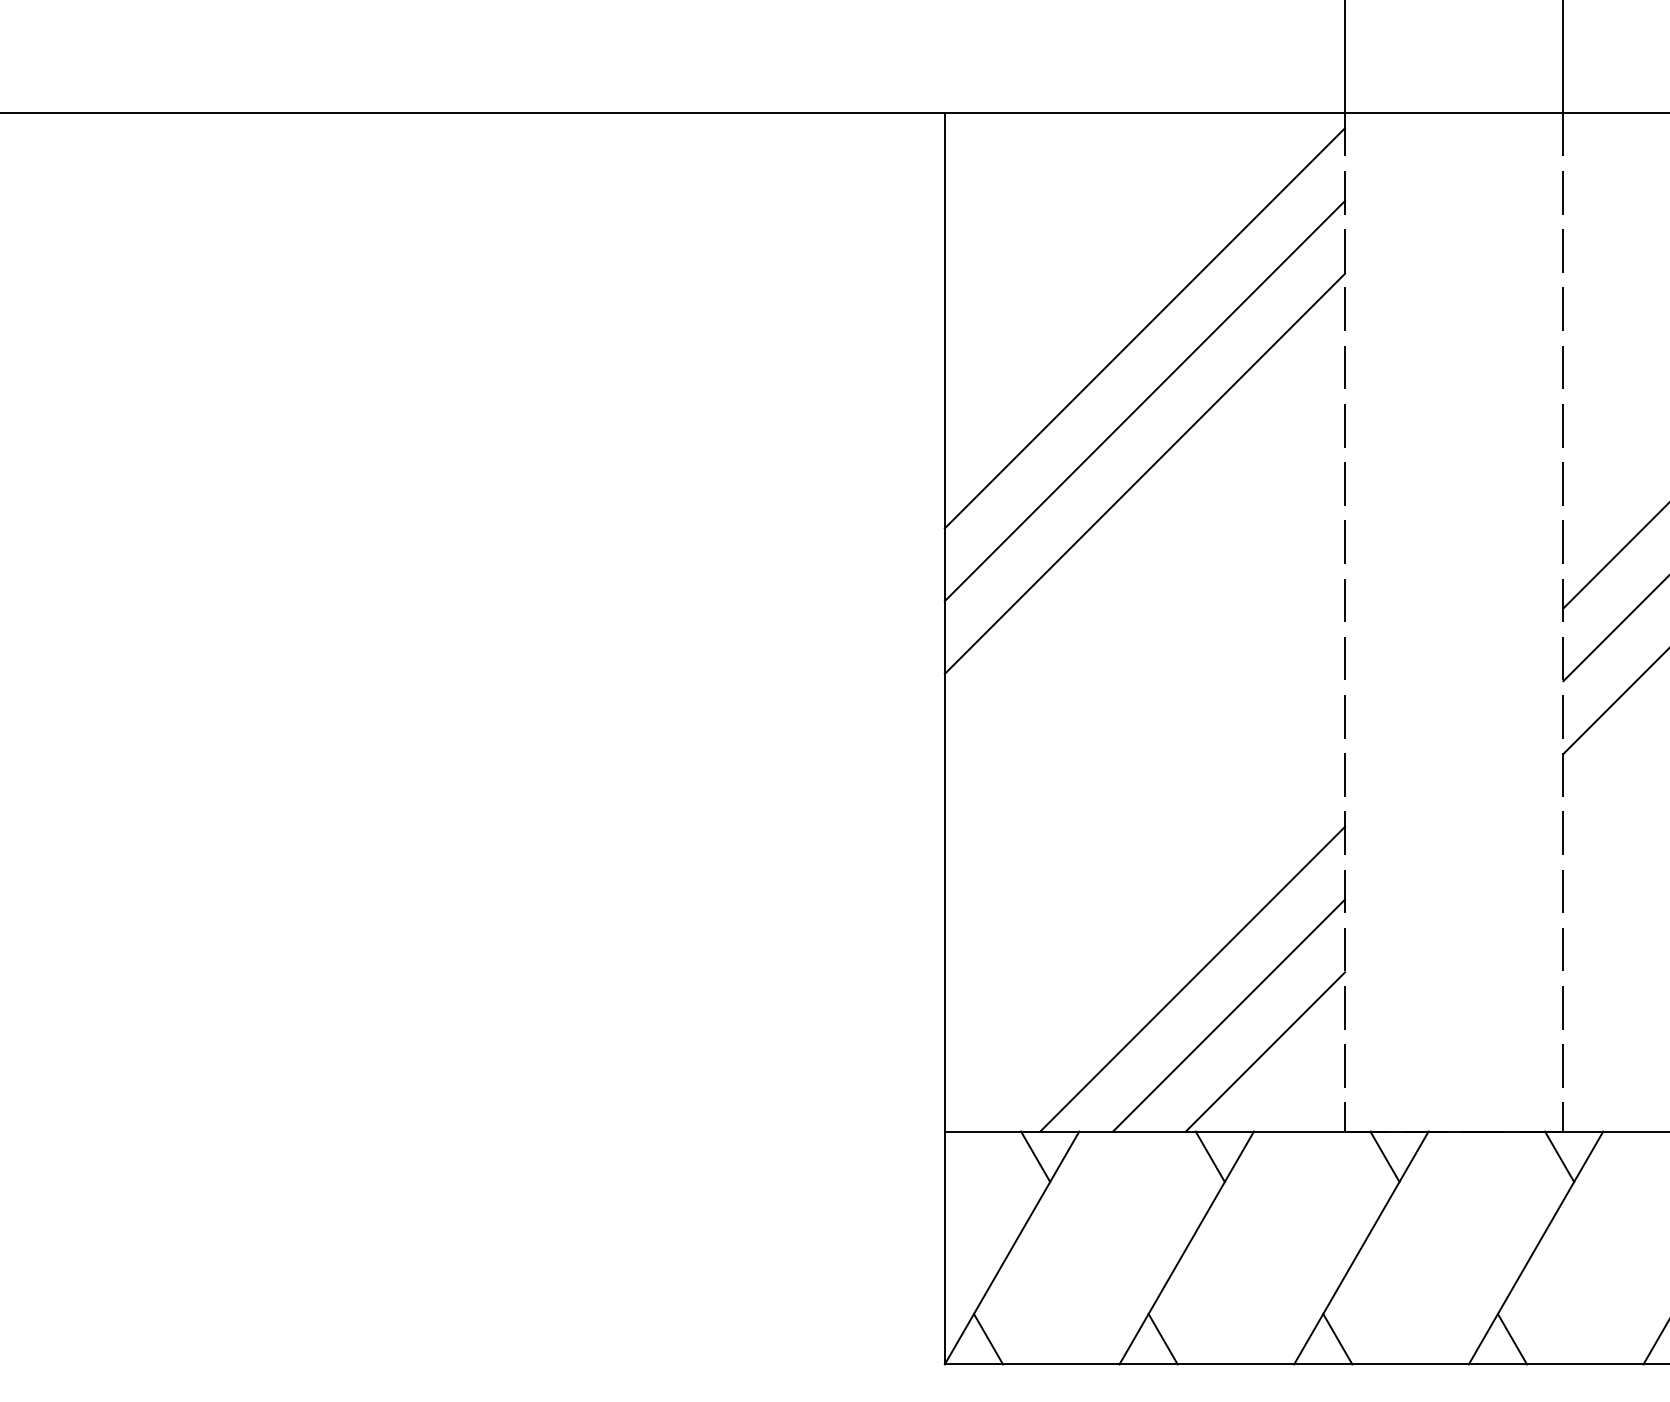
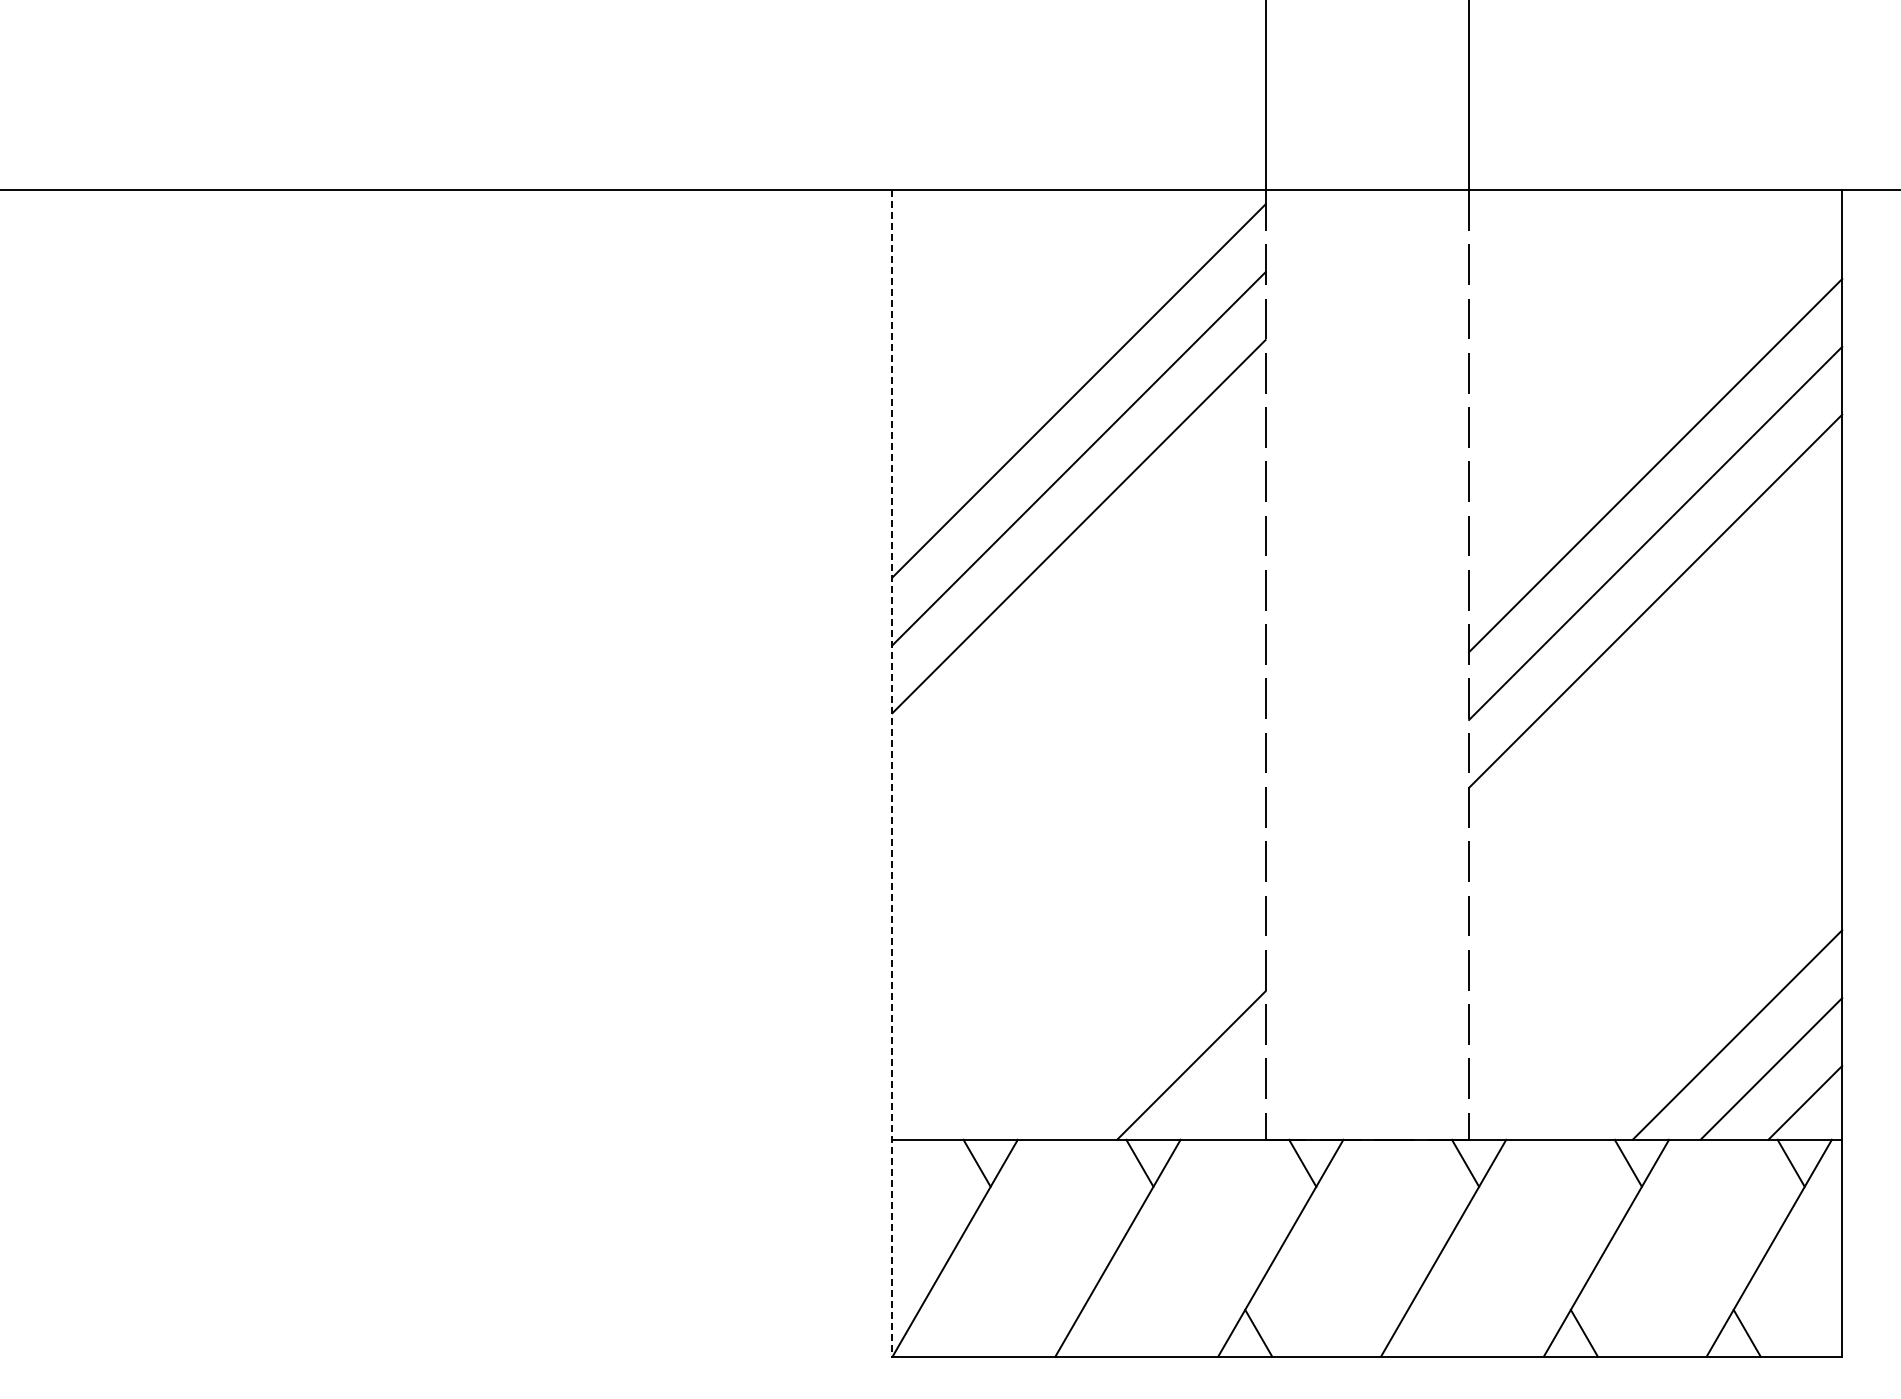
line: (944, 738) -> (892, 773), solid -> dashed
line: (1192, 978) -> (1123, 997), removed
line: (1229, 1015) -> (1157, 1031), removed
line: (987, 1338) -> (932, 1332), removed
line: (1162, 1338) -> (1095, 1332), removed
line: (1512, 1338) -> (1421, 1332), removed

